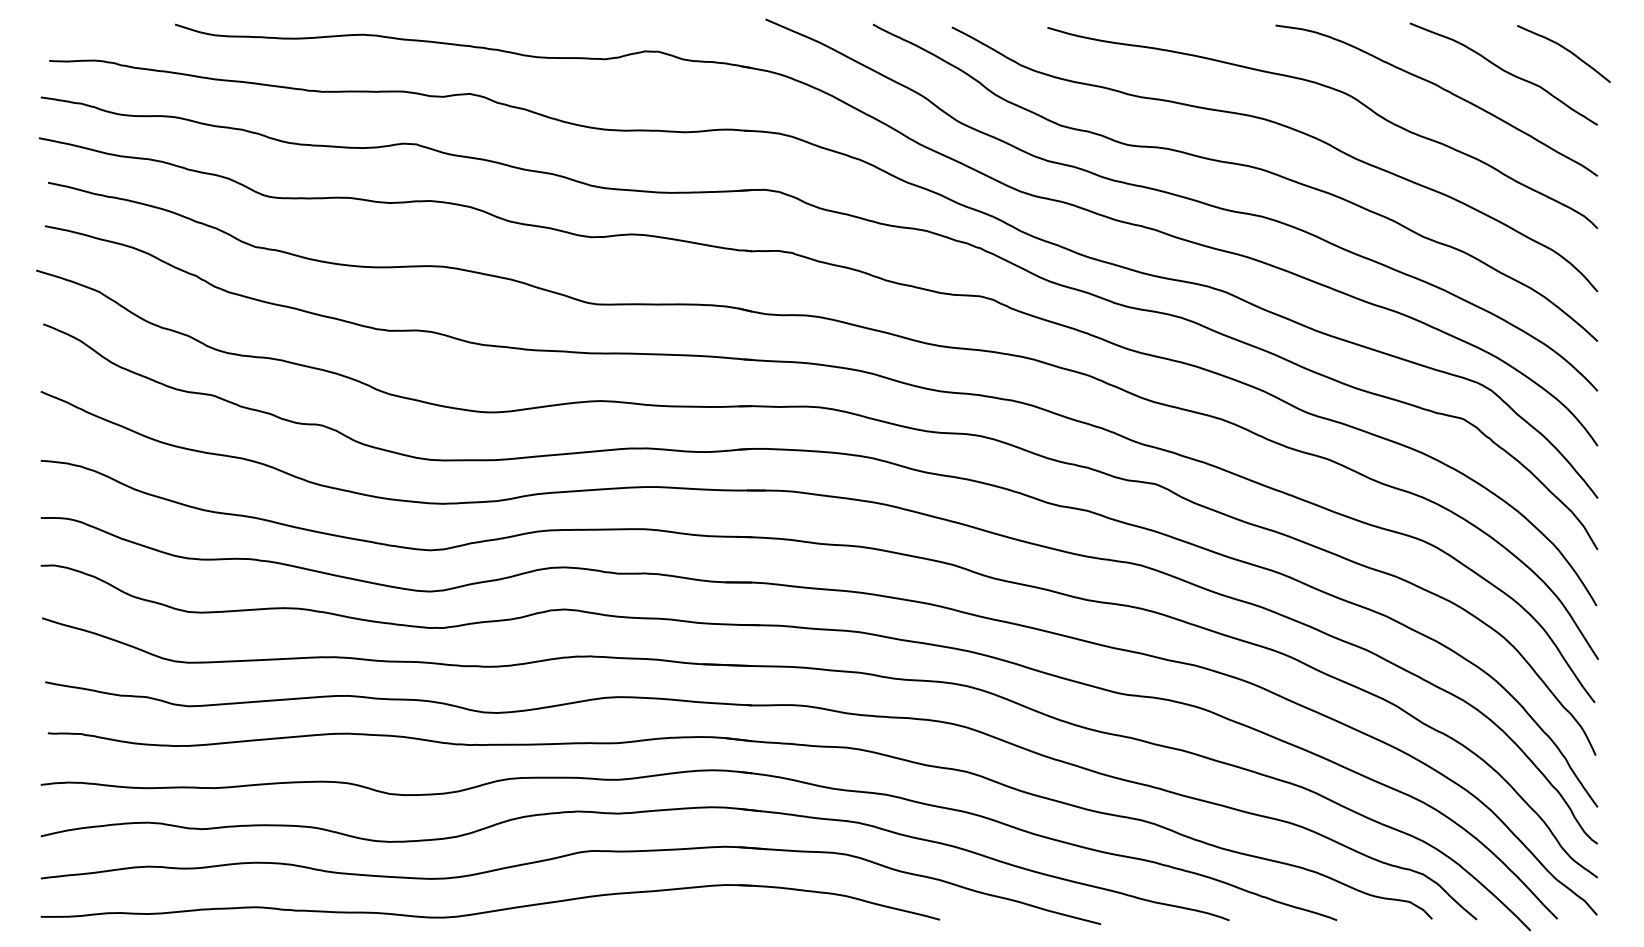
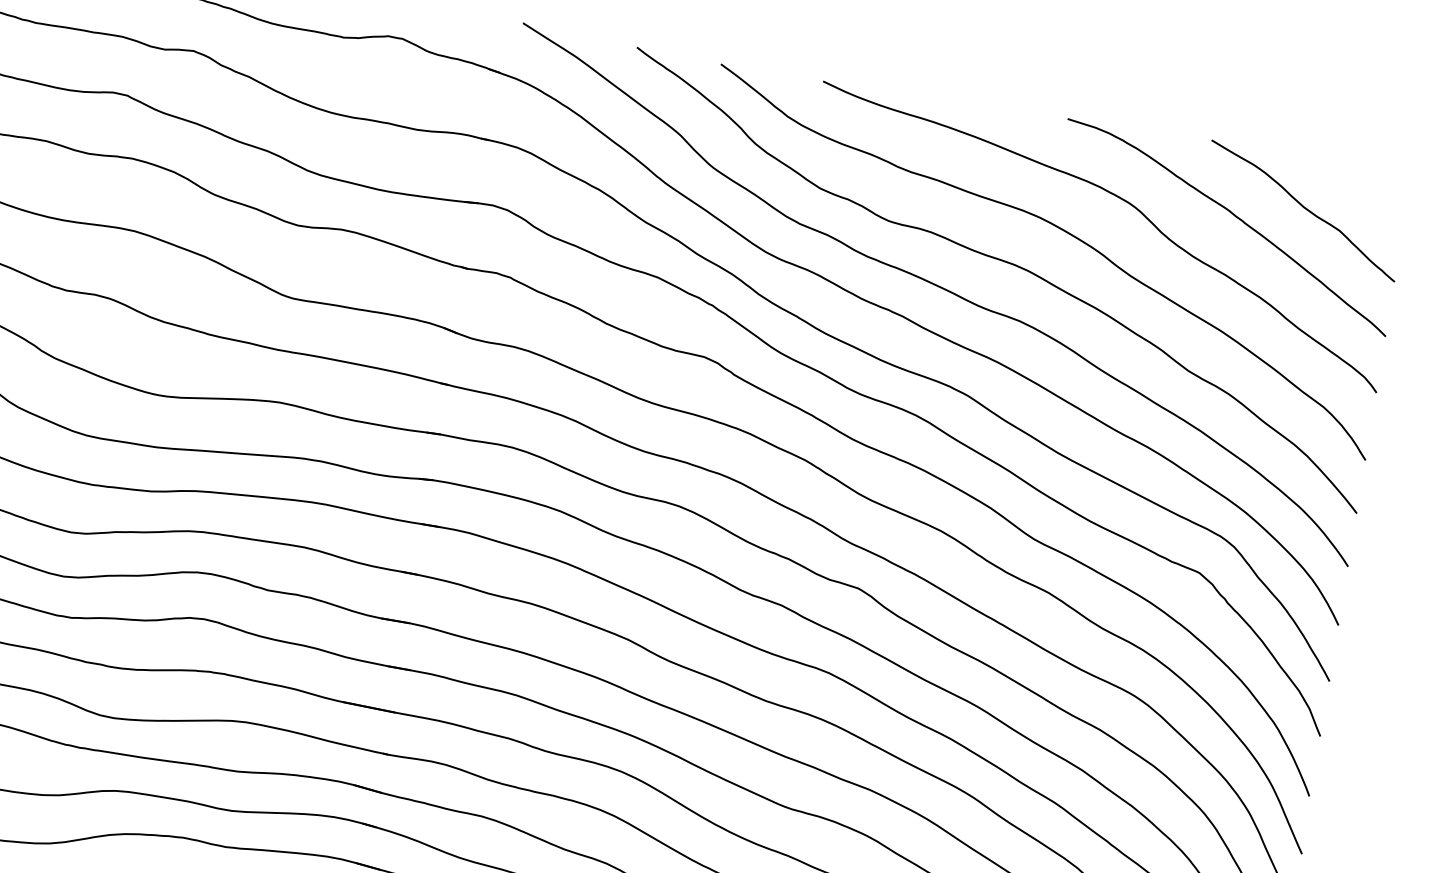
curve: (1564, 49) -> (1372, 195), removed

